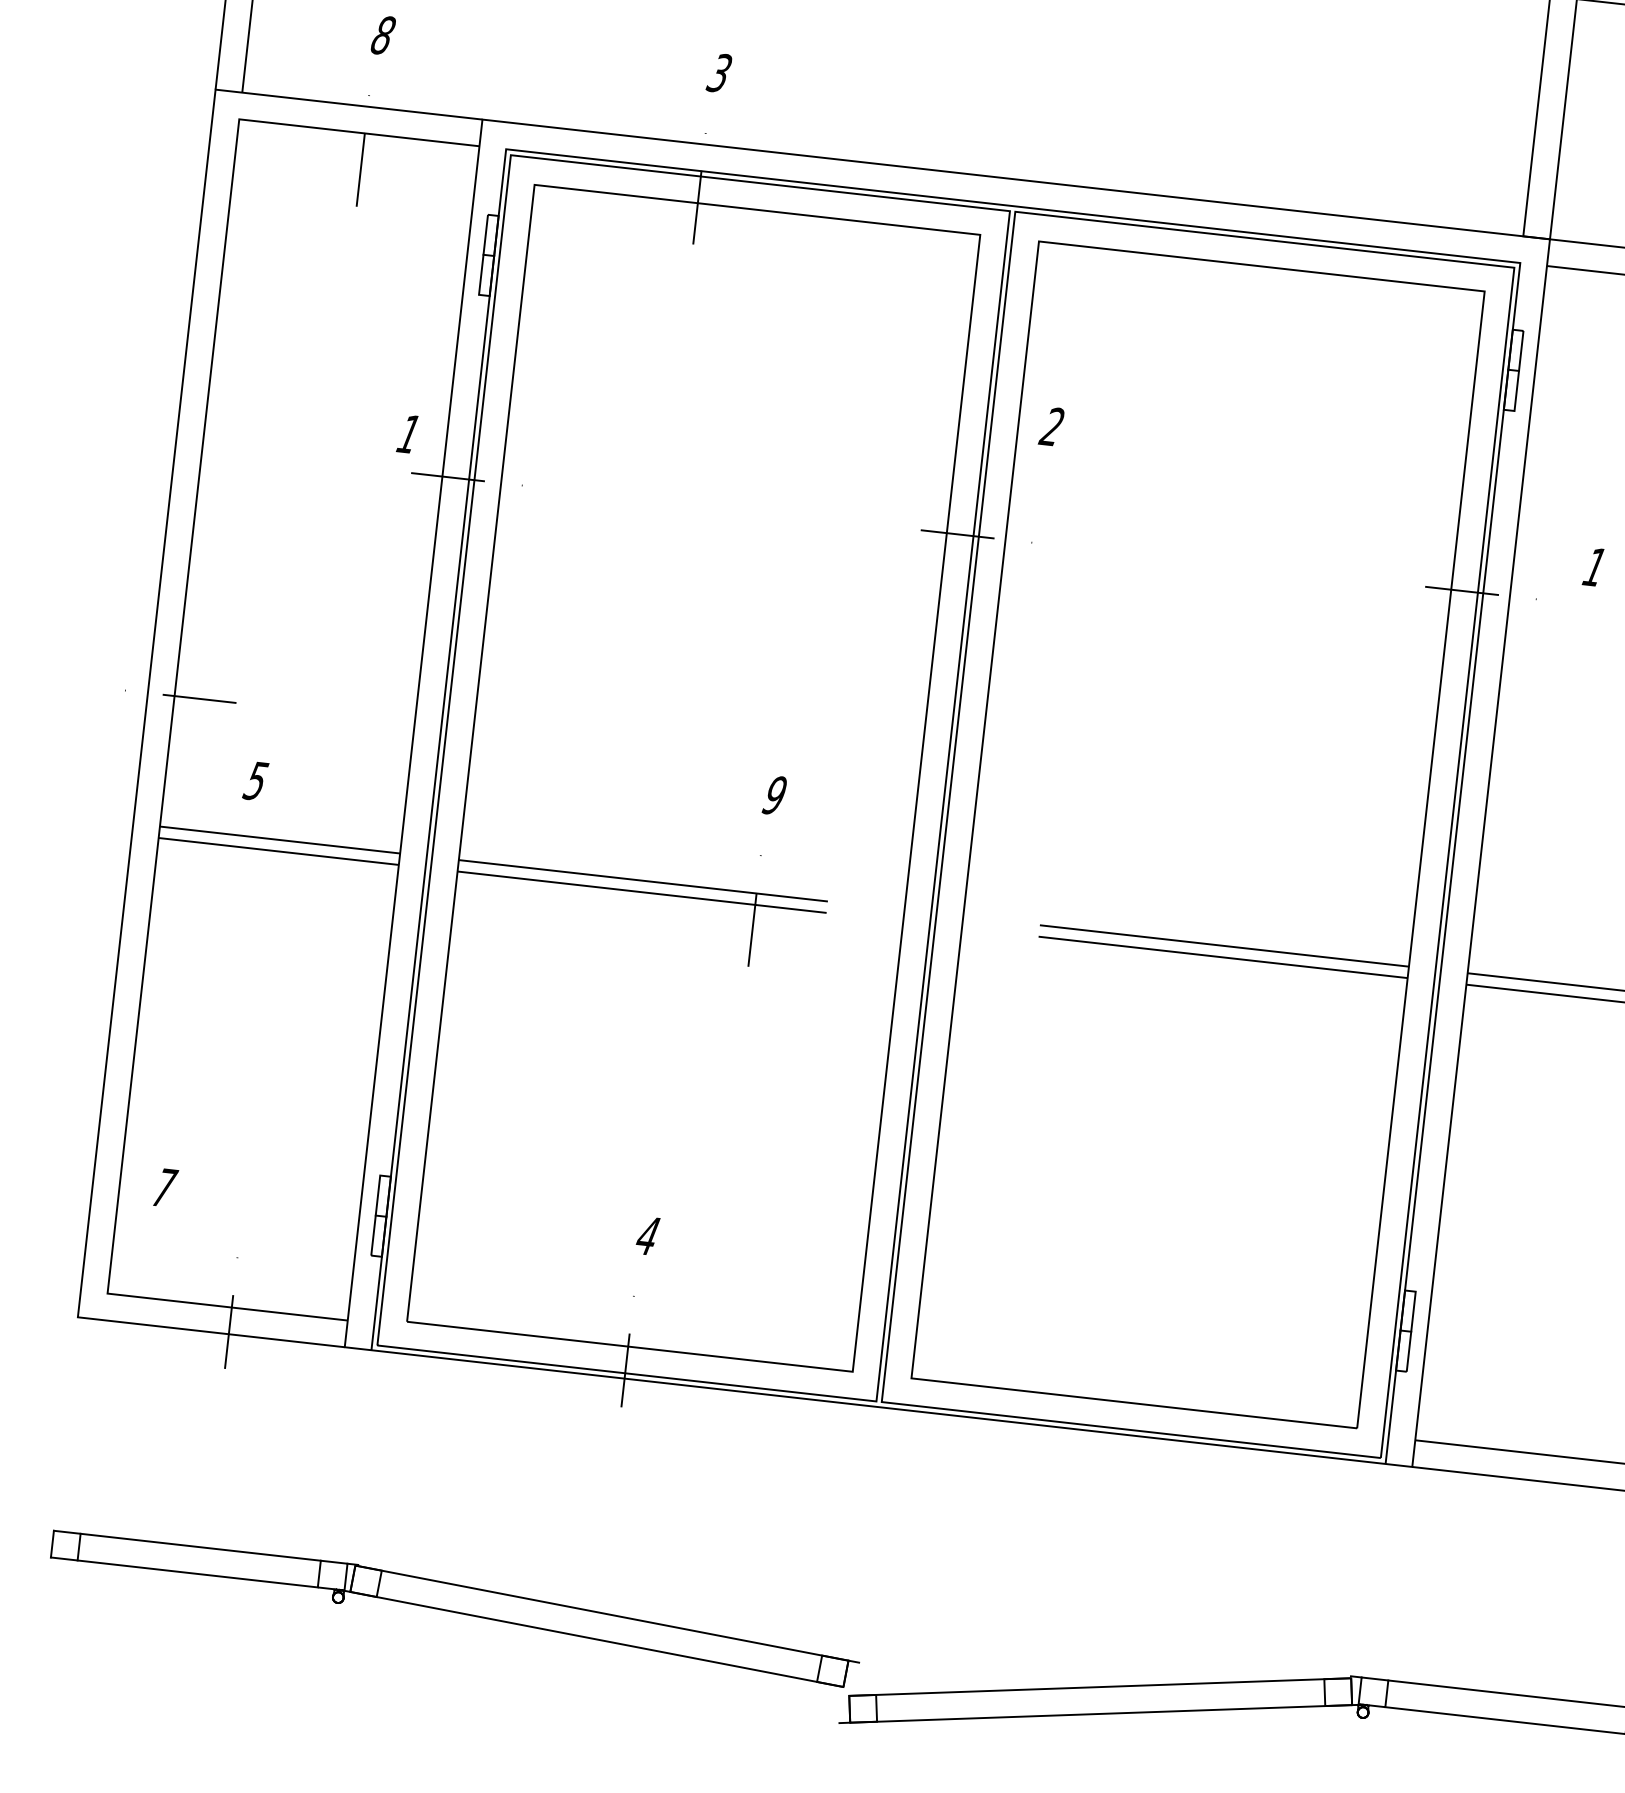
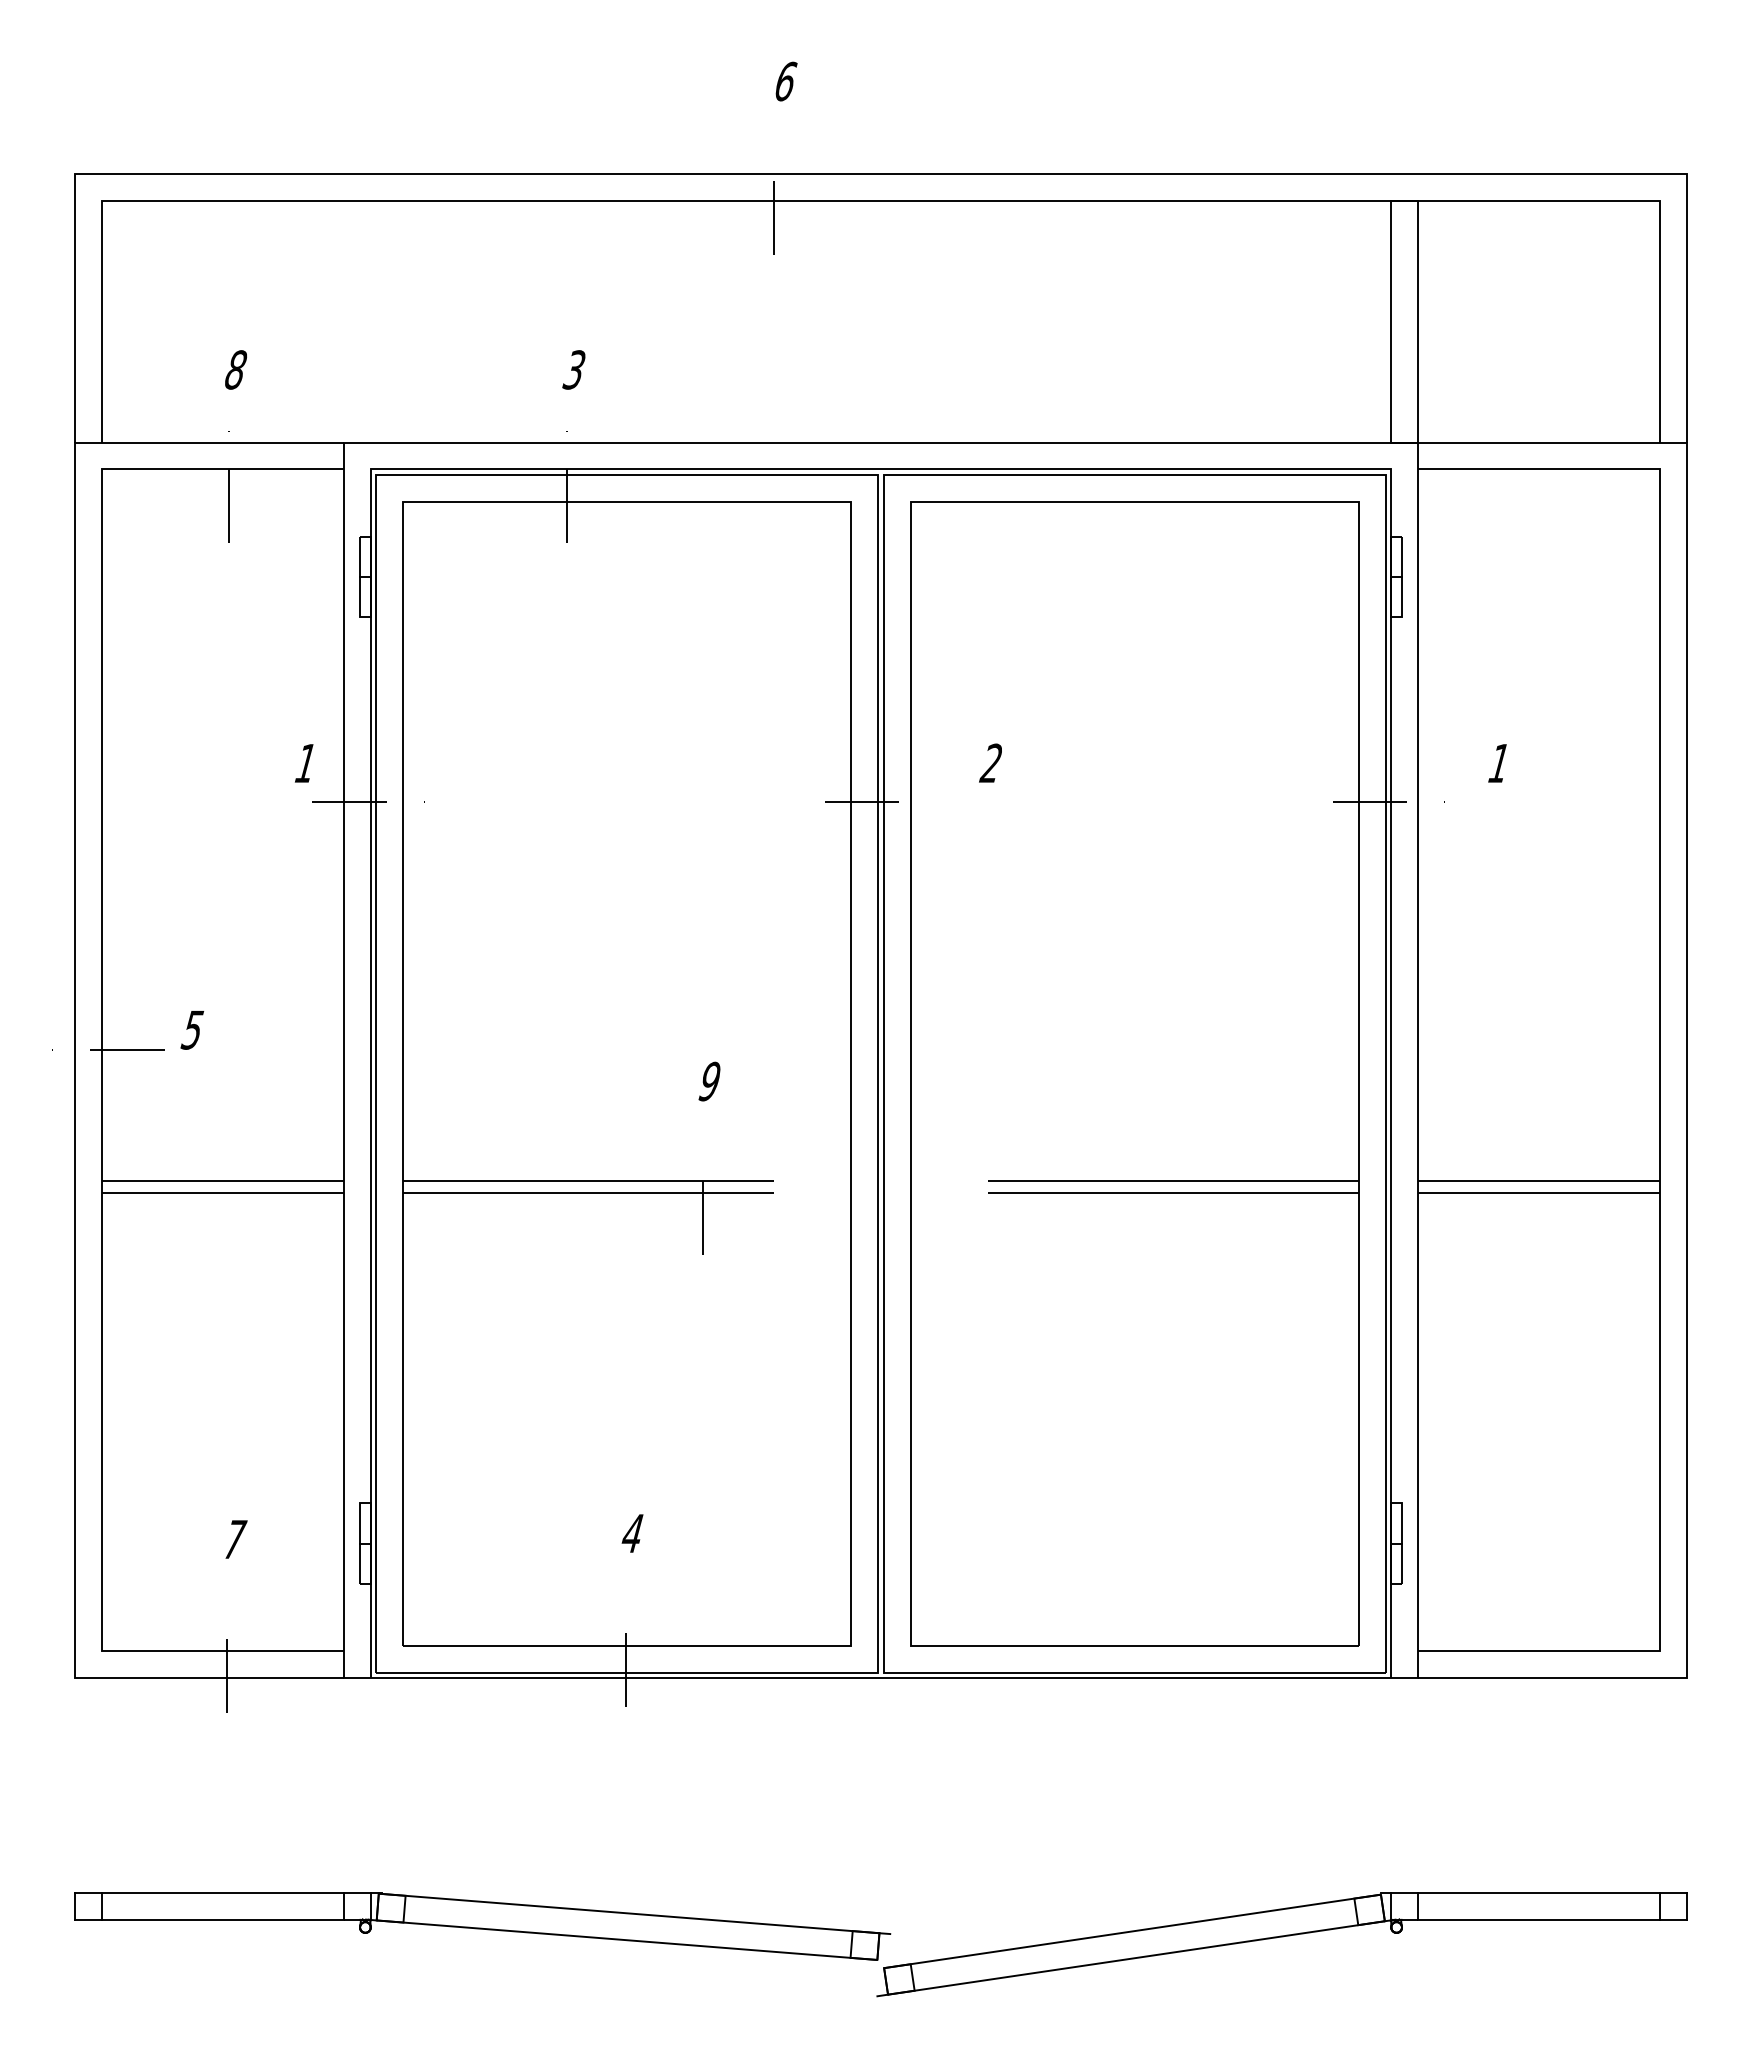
text: (1051, 425) -> (990, 762), moved
text: (255, 781) -> (192, 1030), moved
text: (166, 1187) -> (236, 1539), moved

